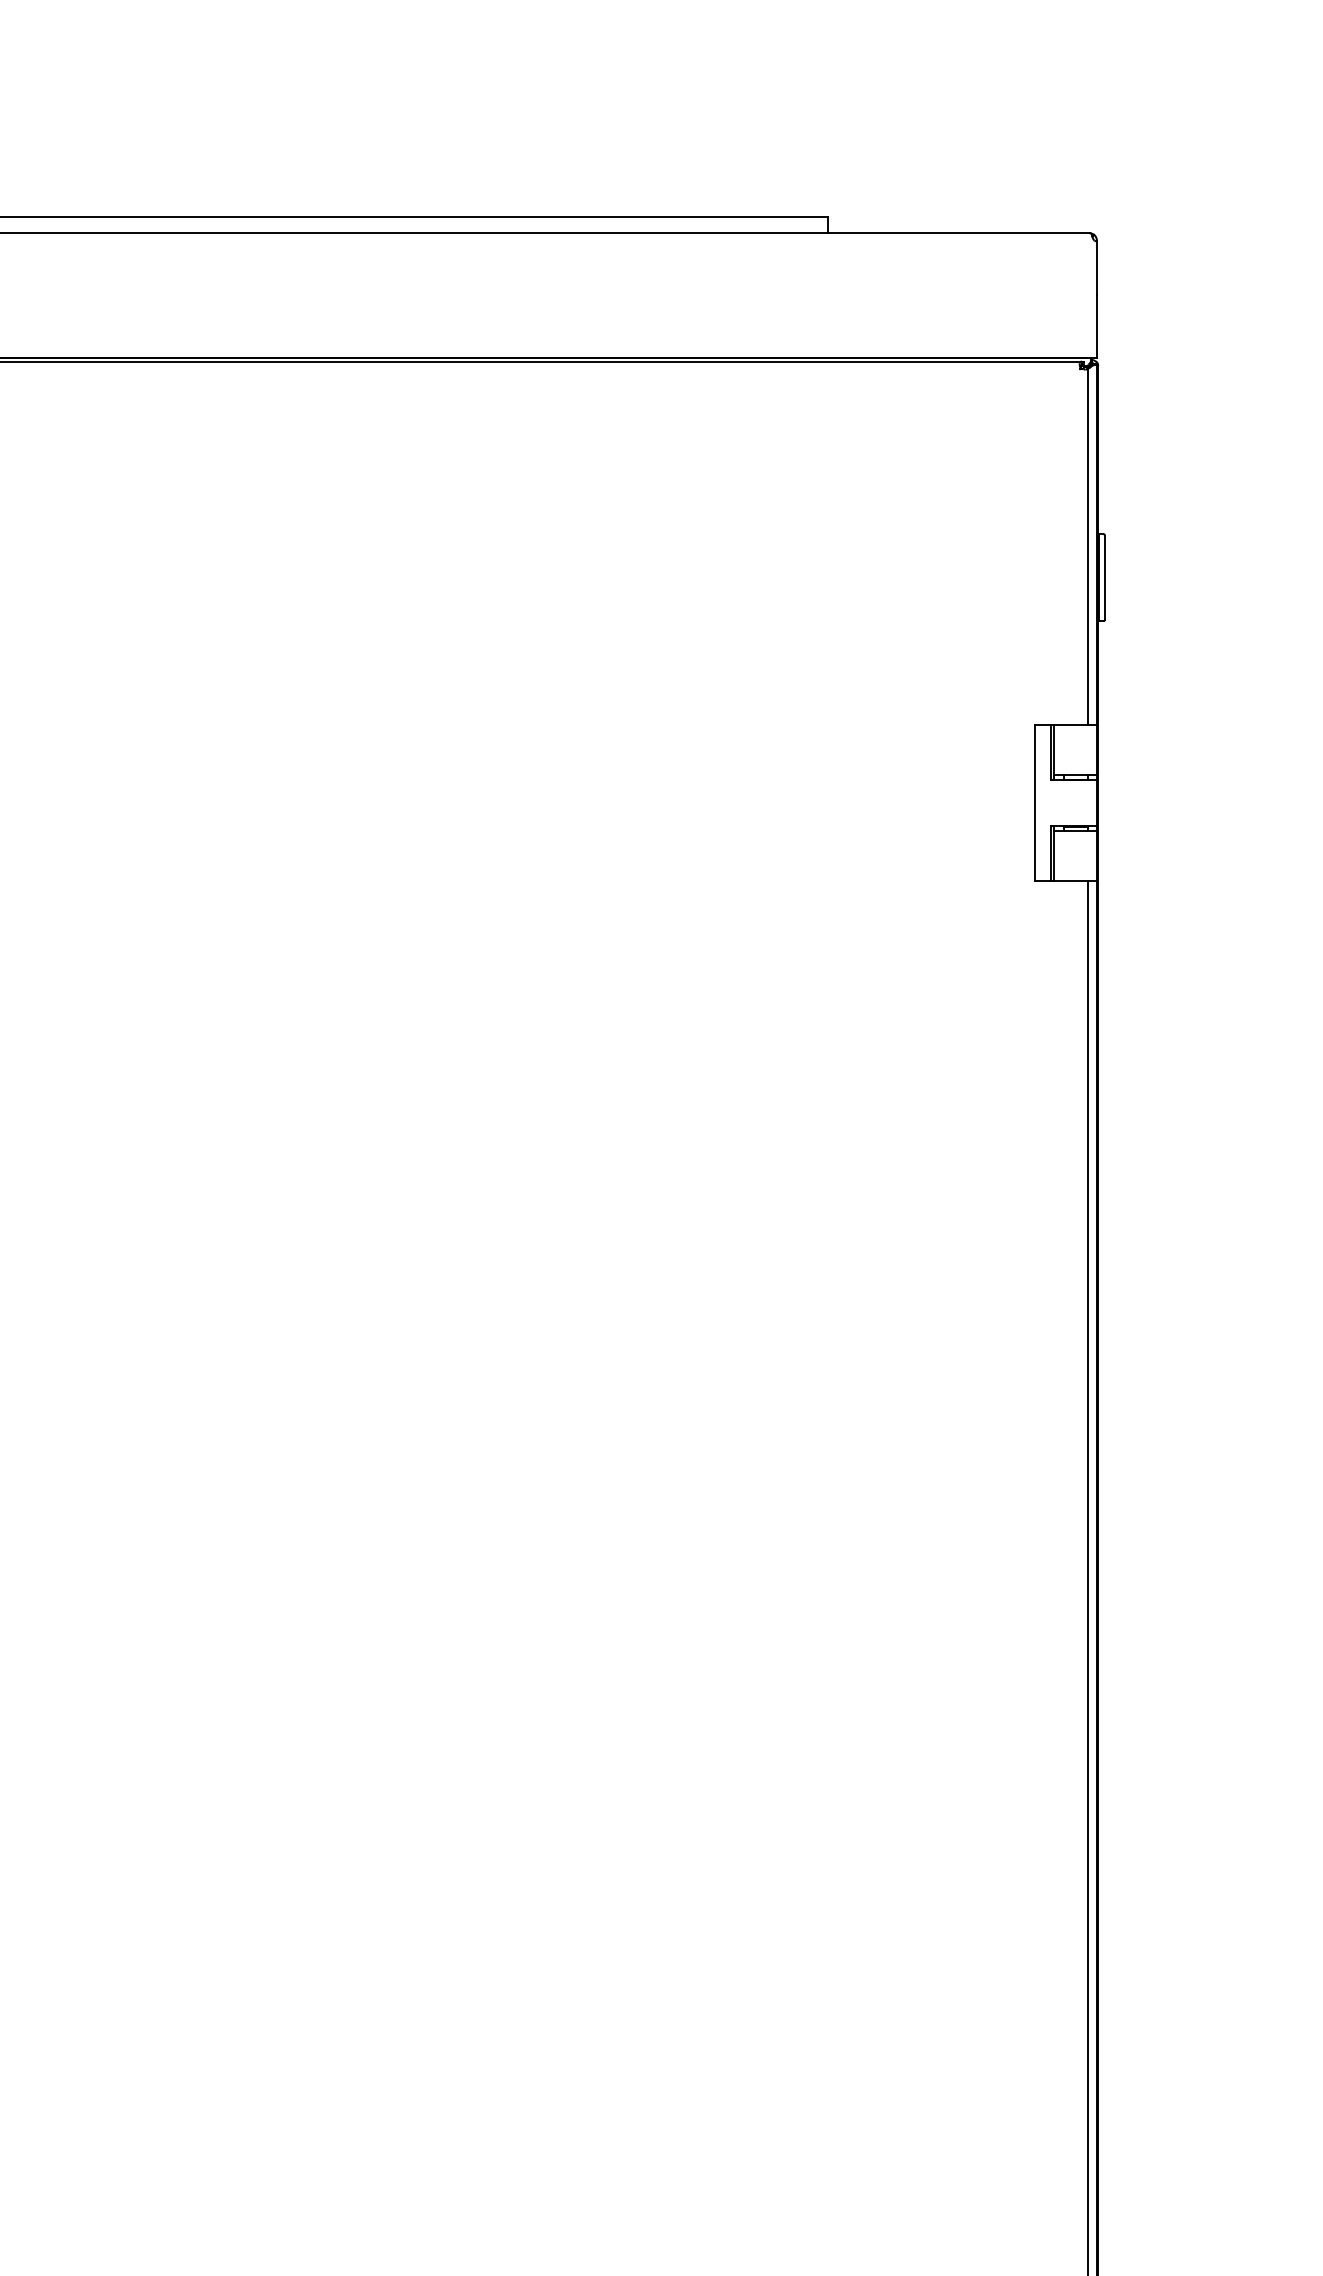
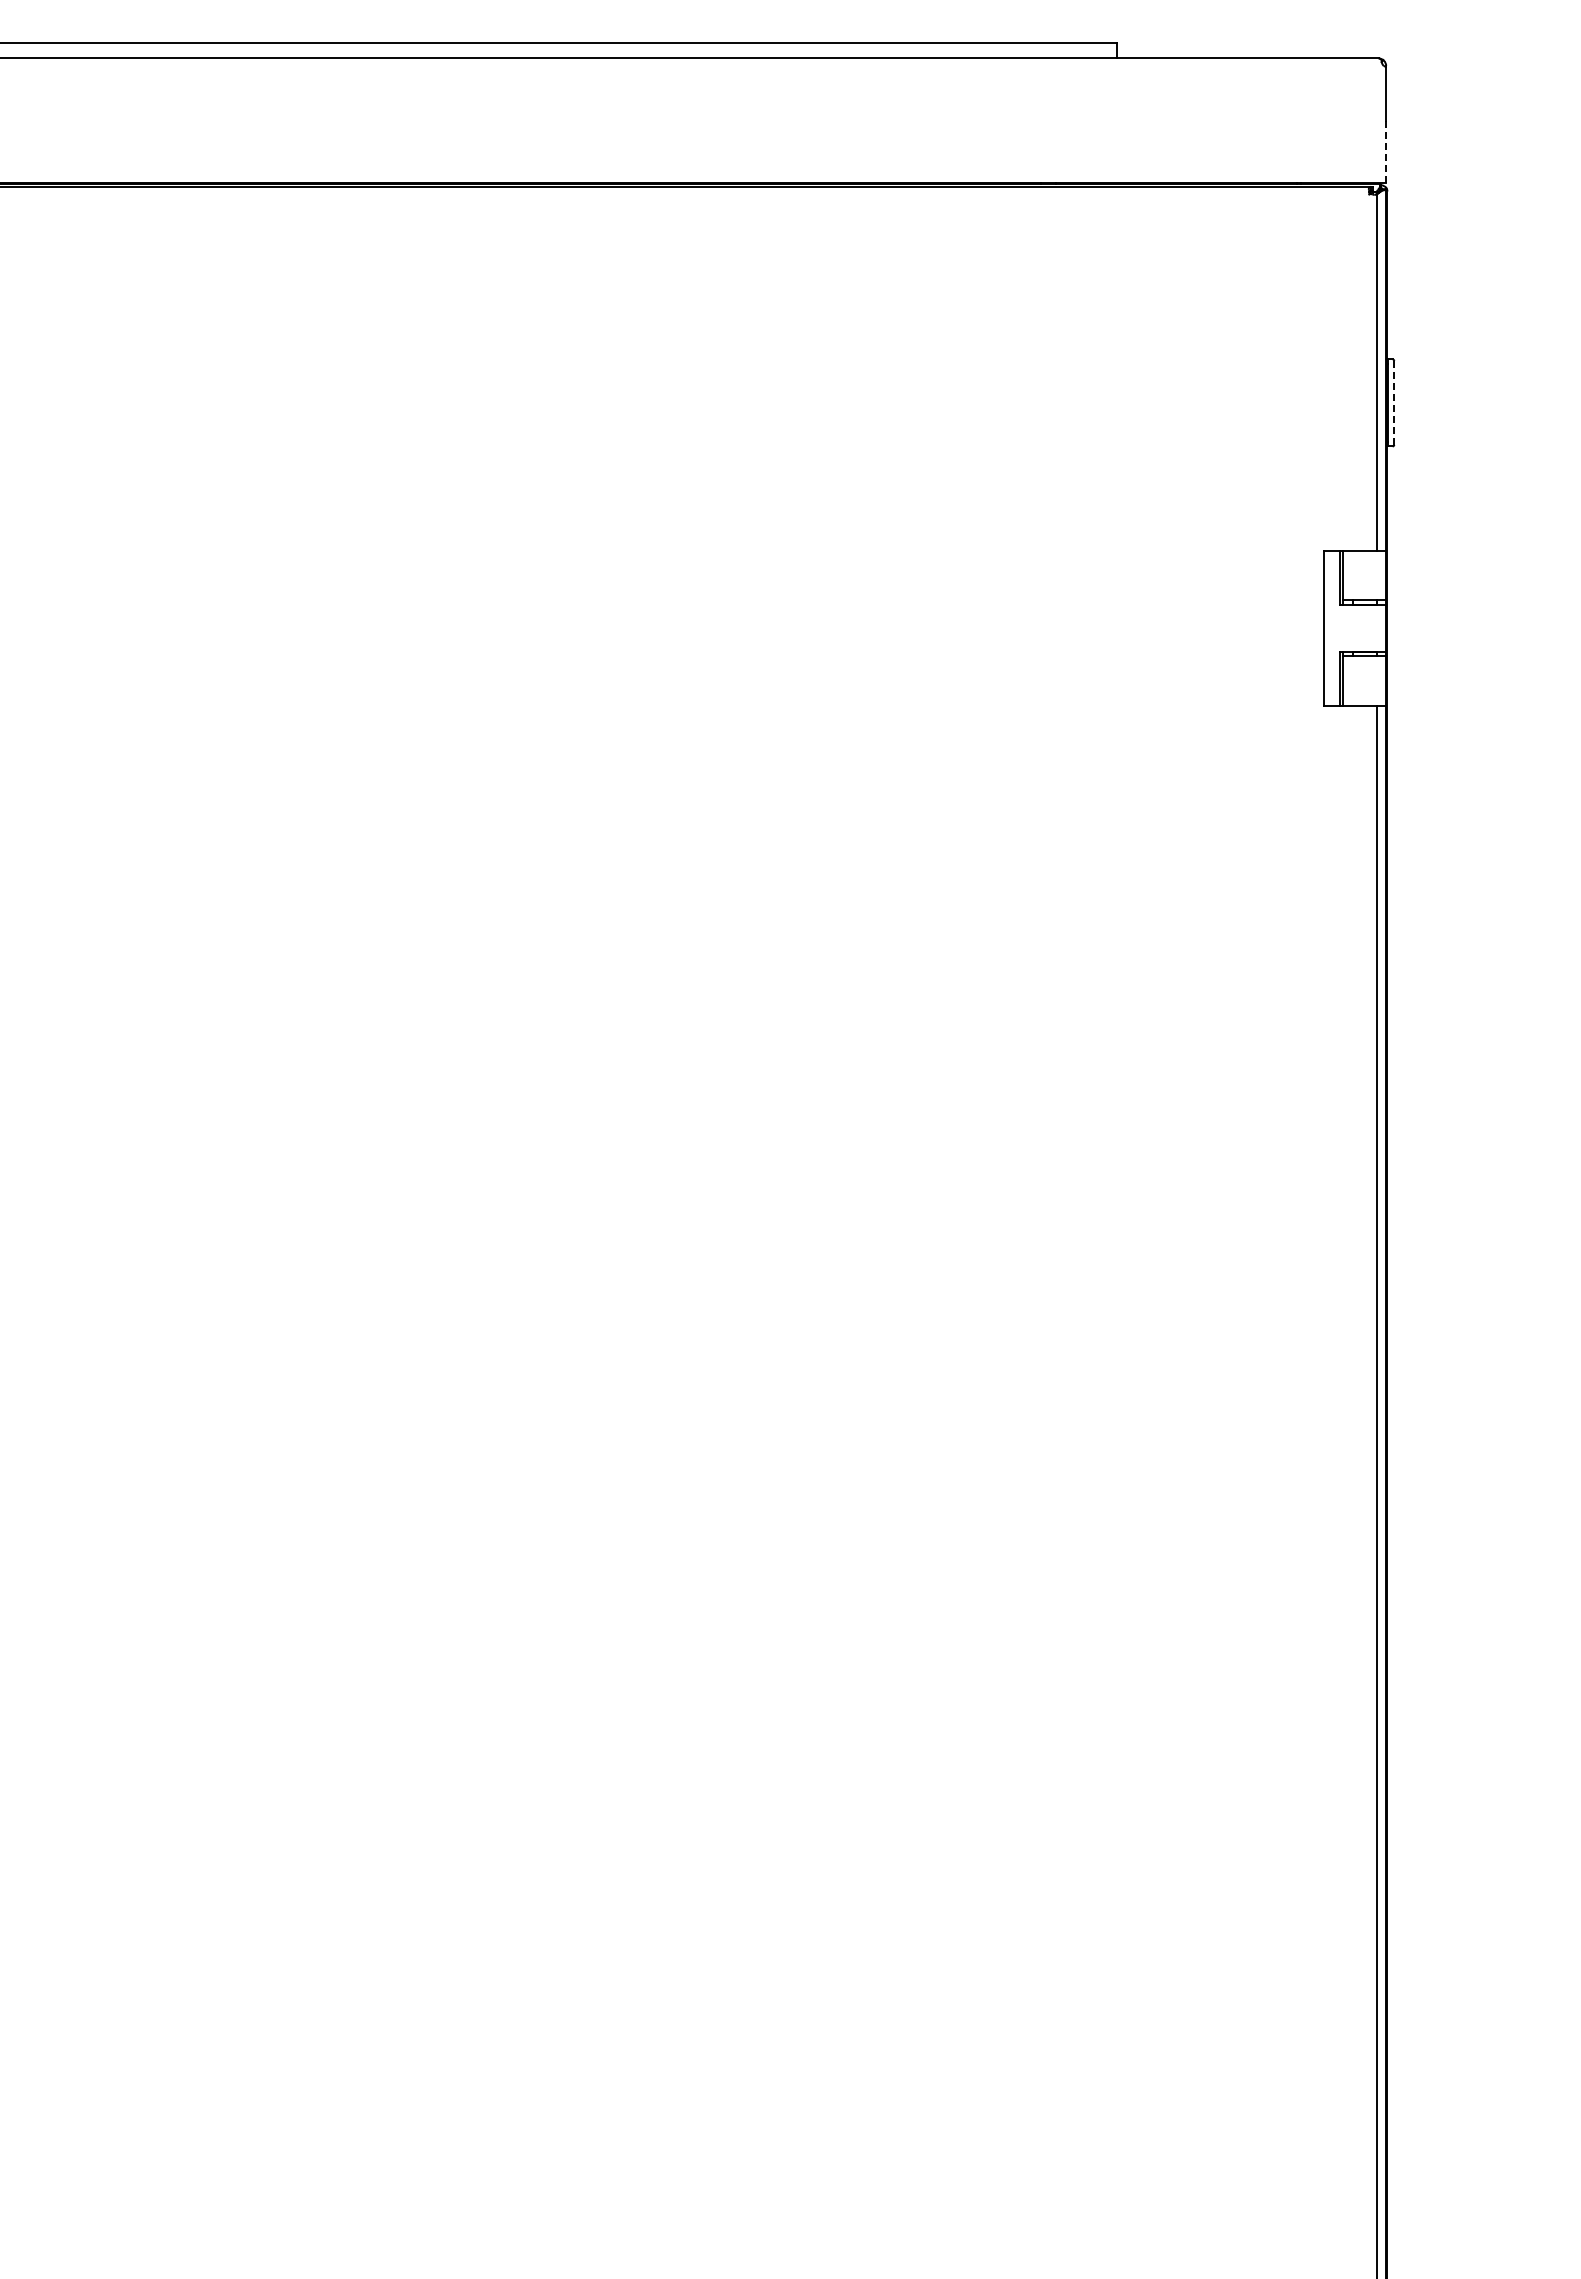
line: (1097, 326) -> (1386, 151), solid -> dashed
line: (1105, 577) -> (1394, 402), solid -> dashed

